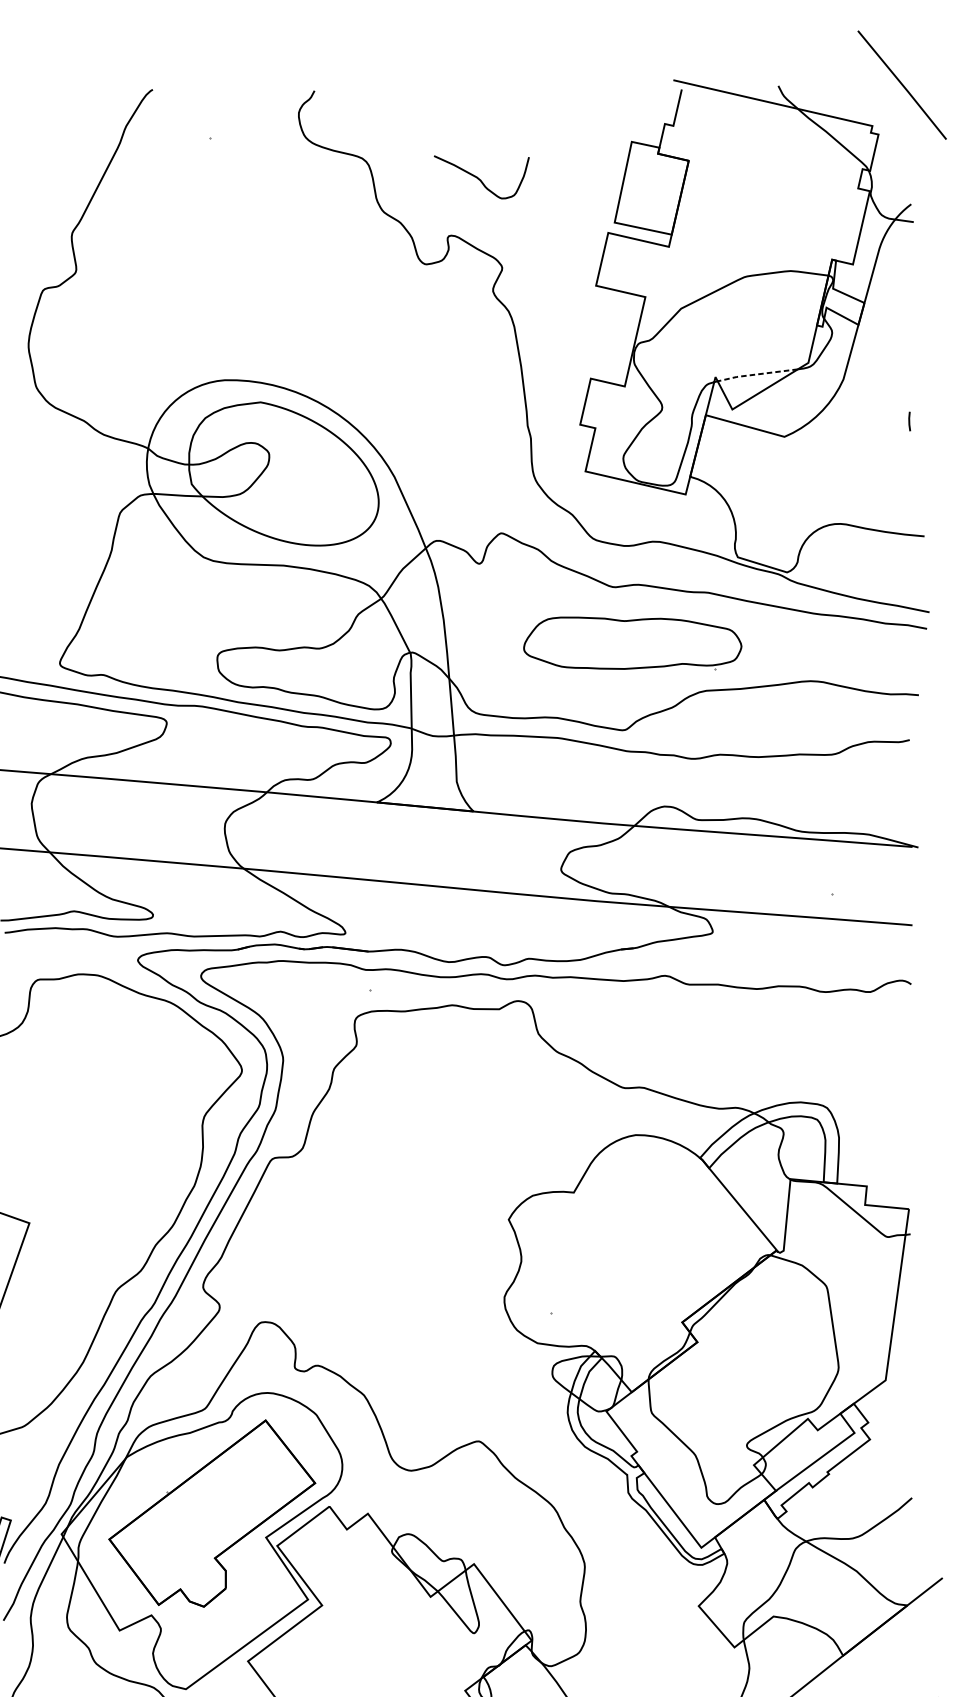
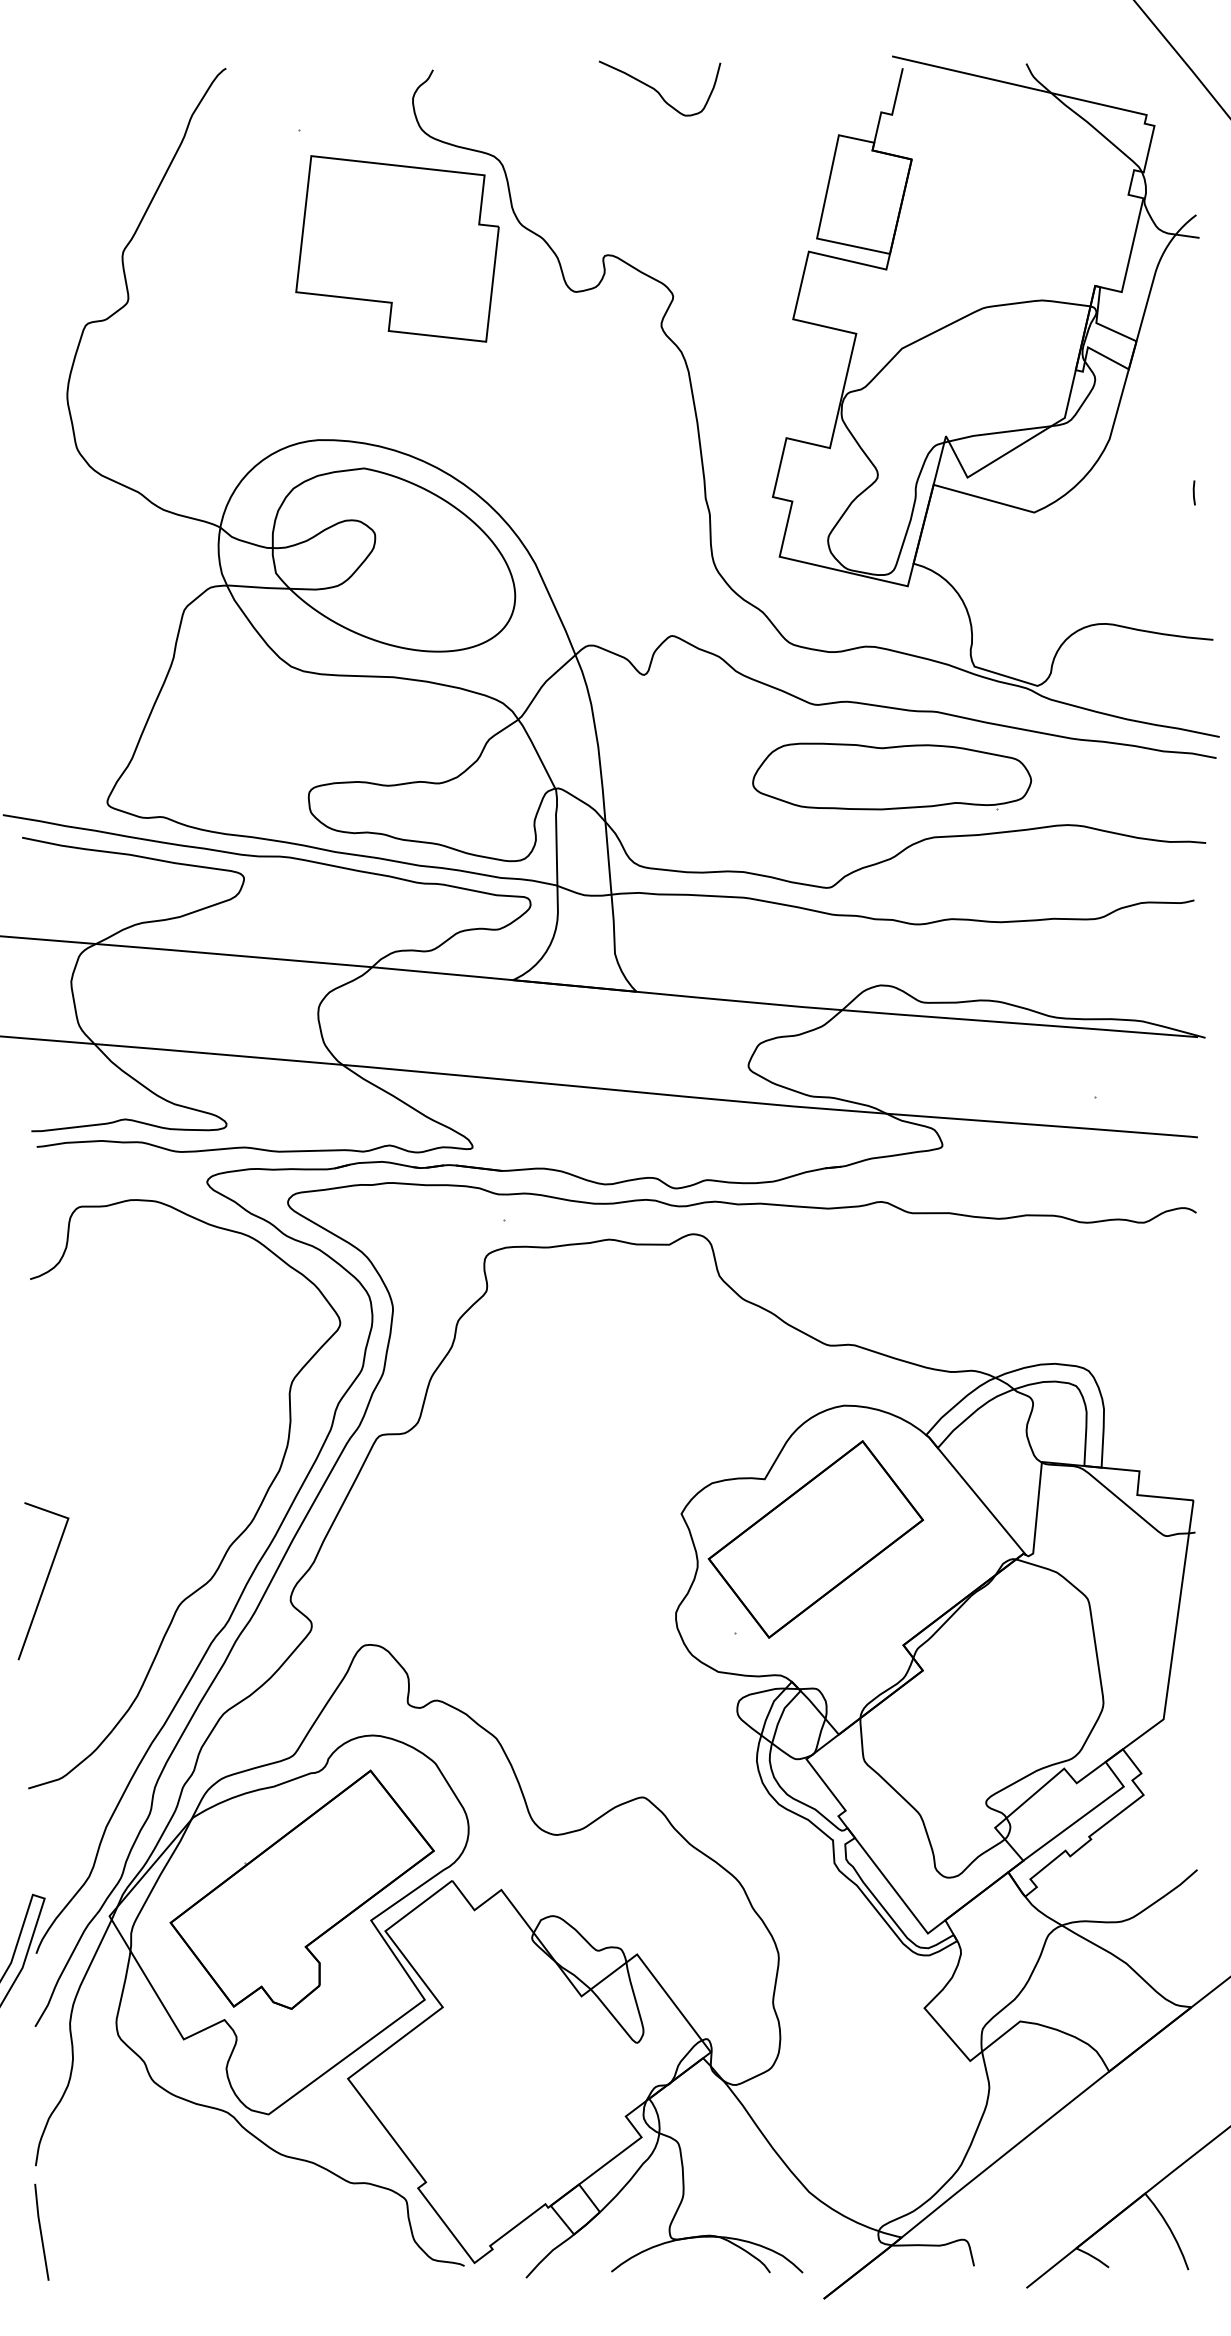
curve: (479, 178) -> (657, 90), moved
part: (286, 230) -> (397, 248), added
line: (756, 374) -> (998, 432), dashed -> solid
part: (633, 643) -> (892, 776), moved
part: (613, 1239) -> (815, 1539), added

